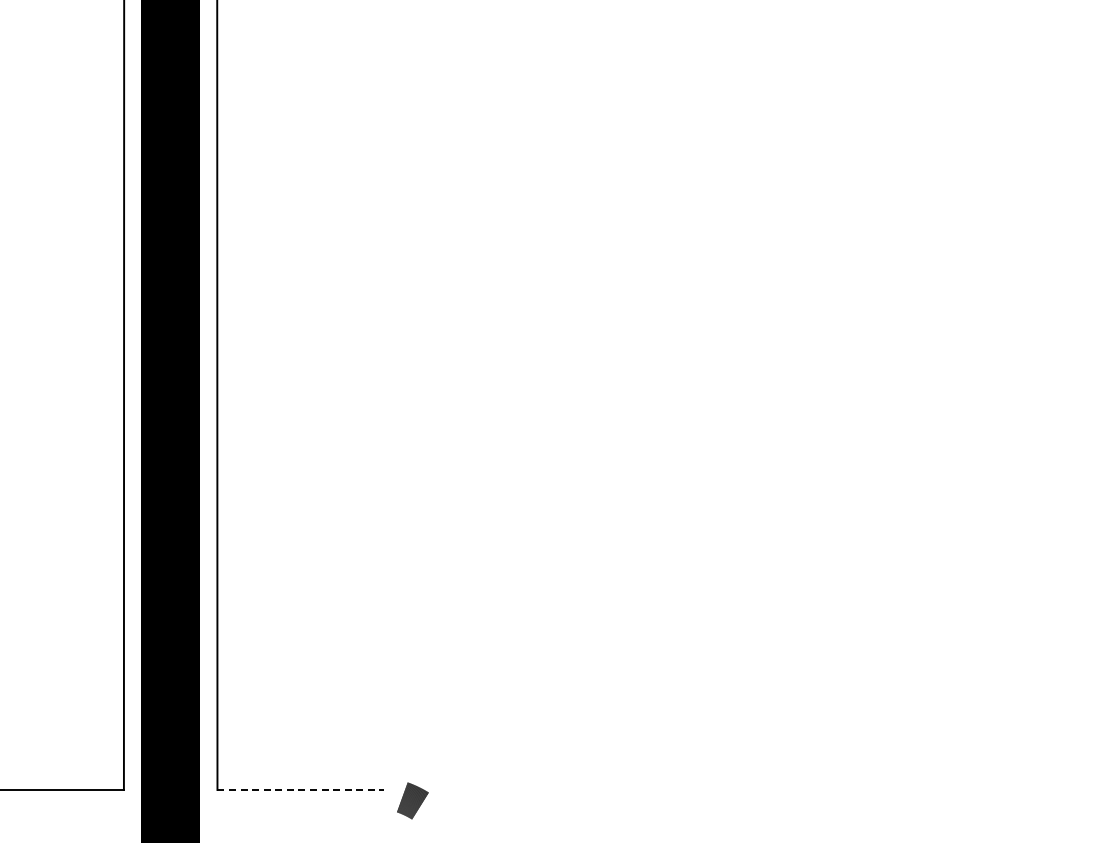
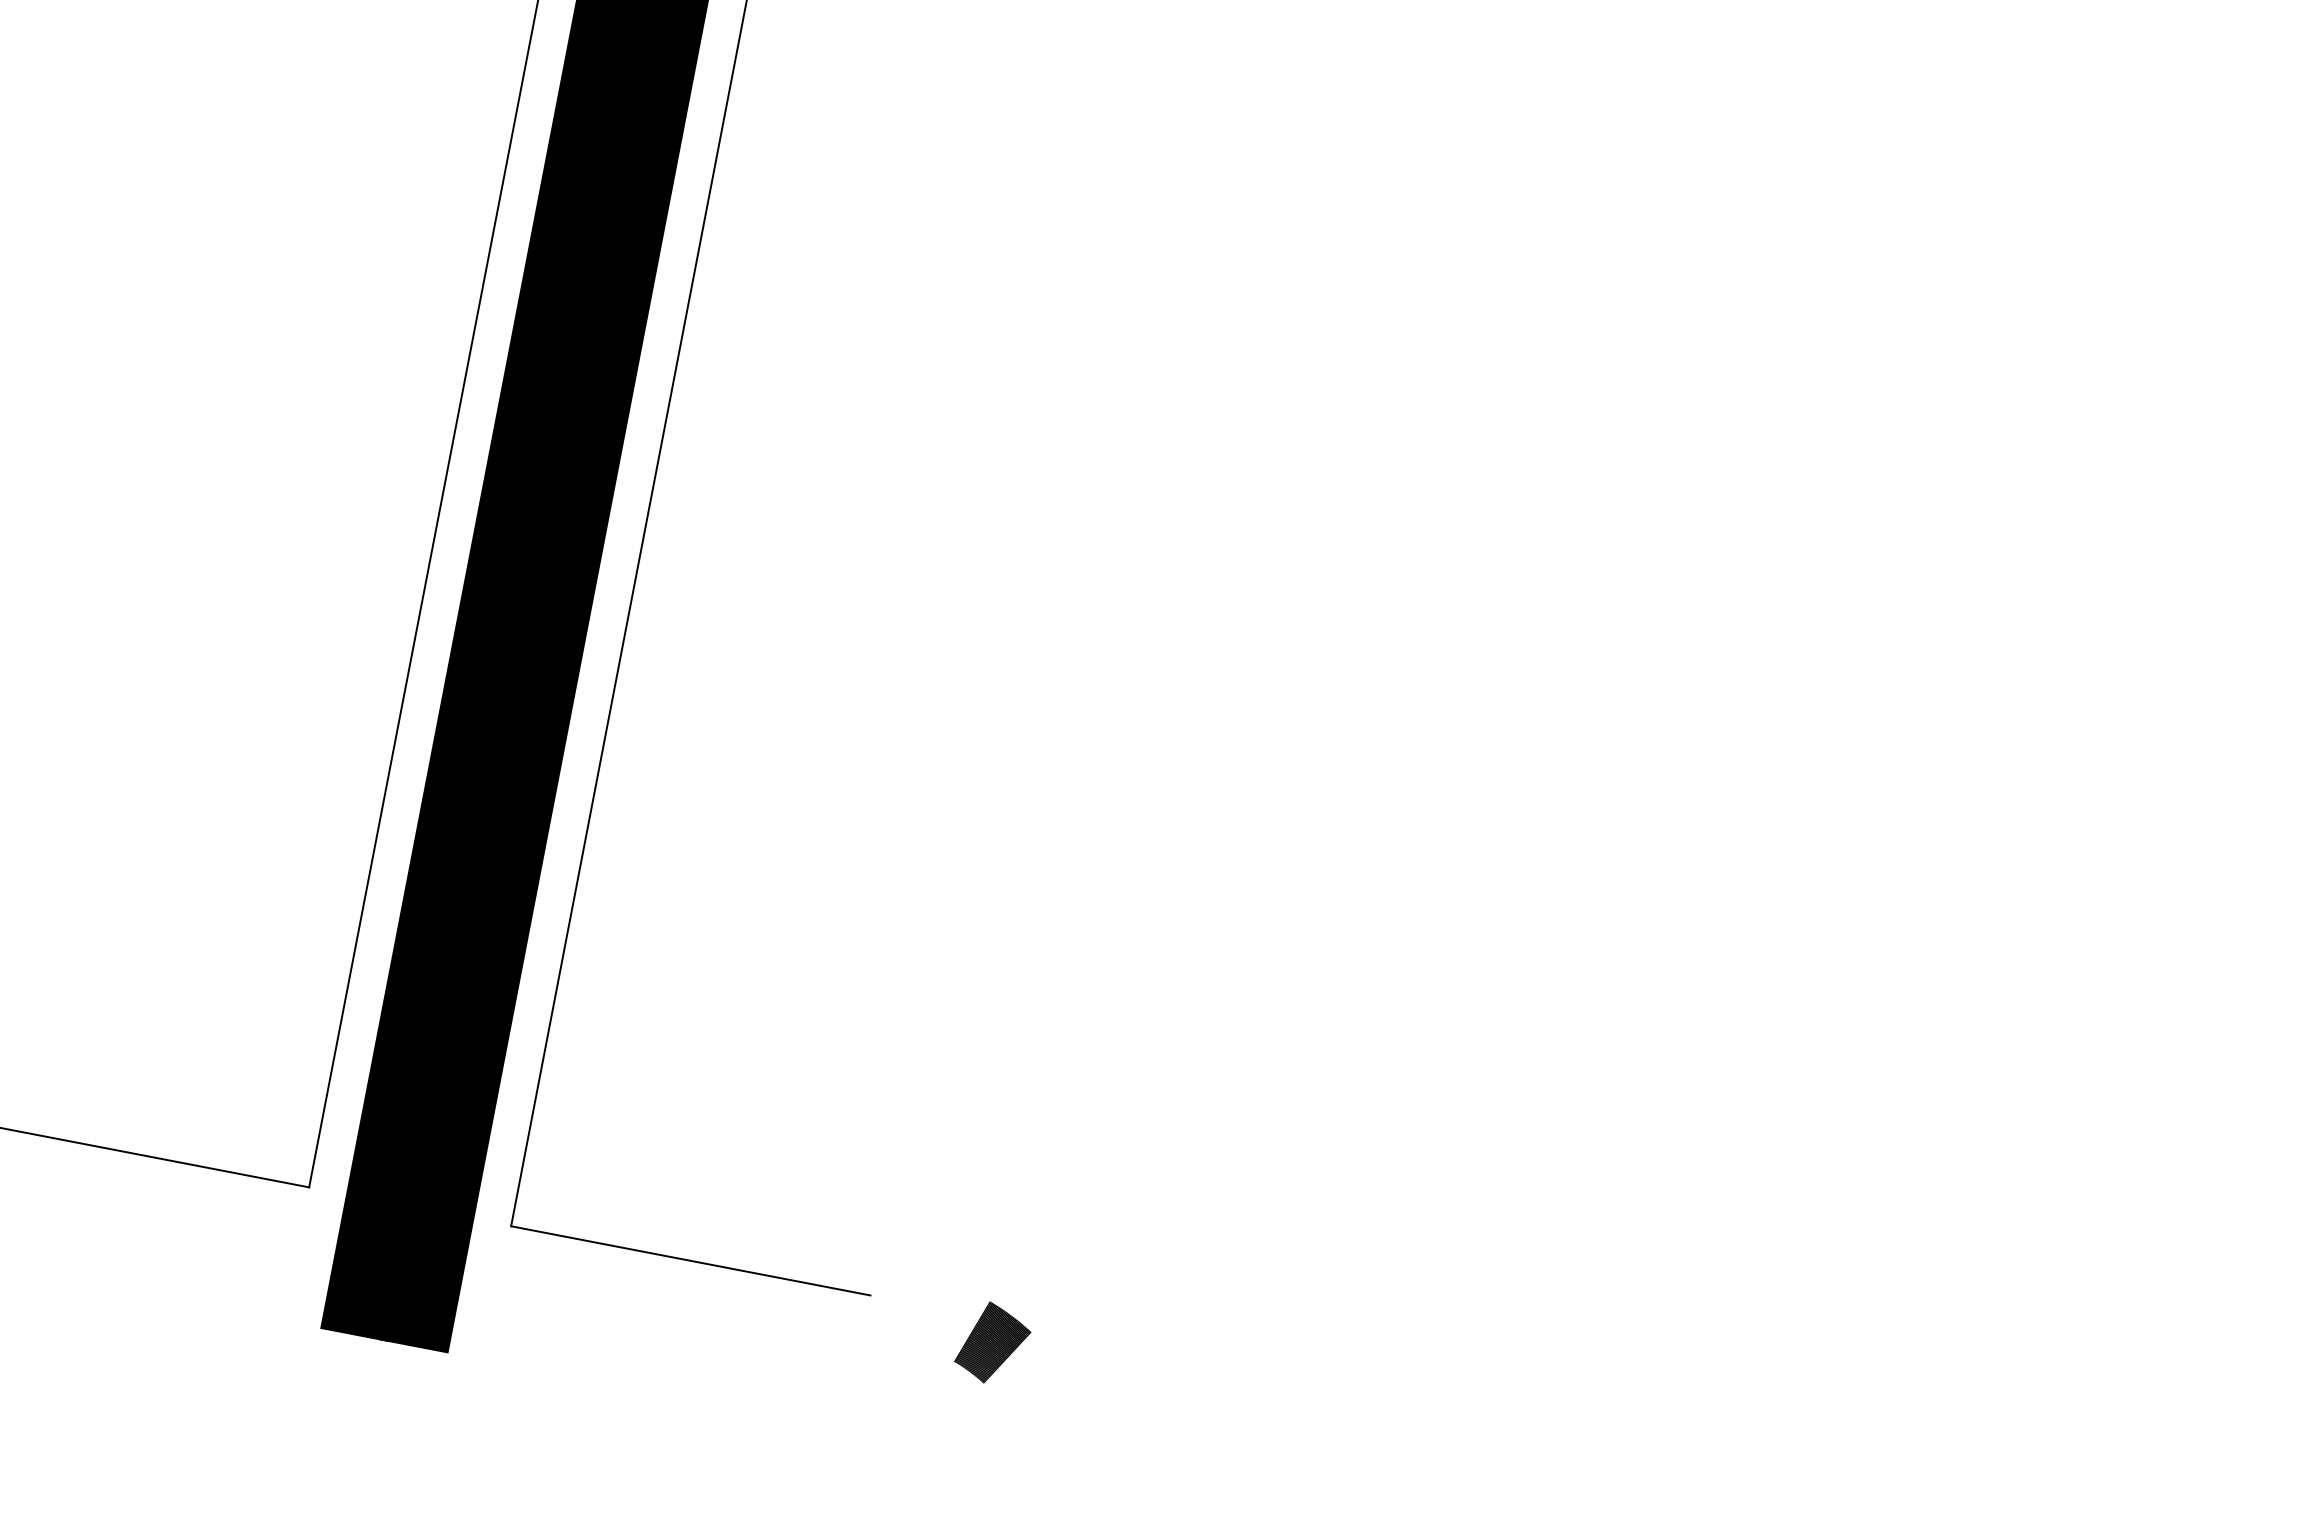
line: (301, 789) -> (692, 1260), dashed -> solid
curve: (412, 800) -> (992, 1342), moved

